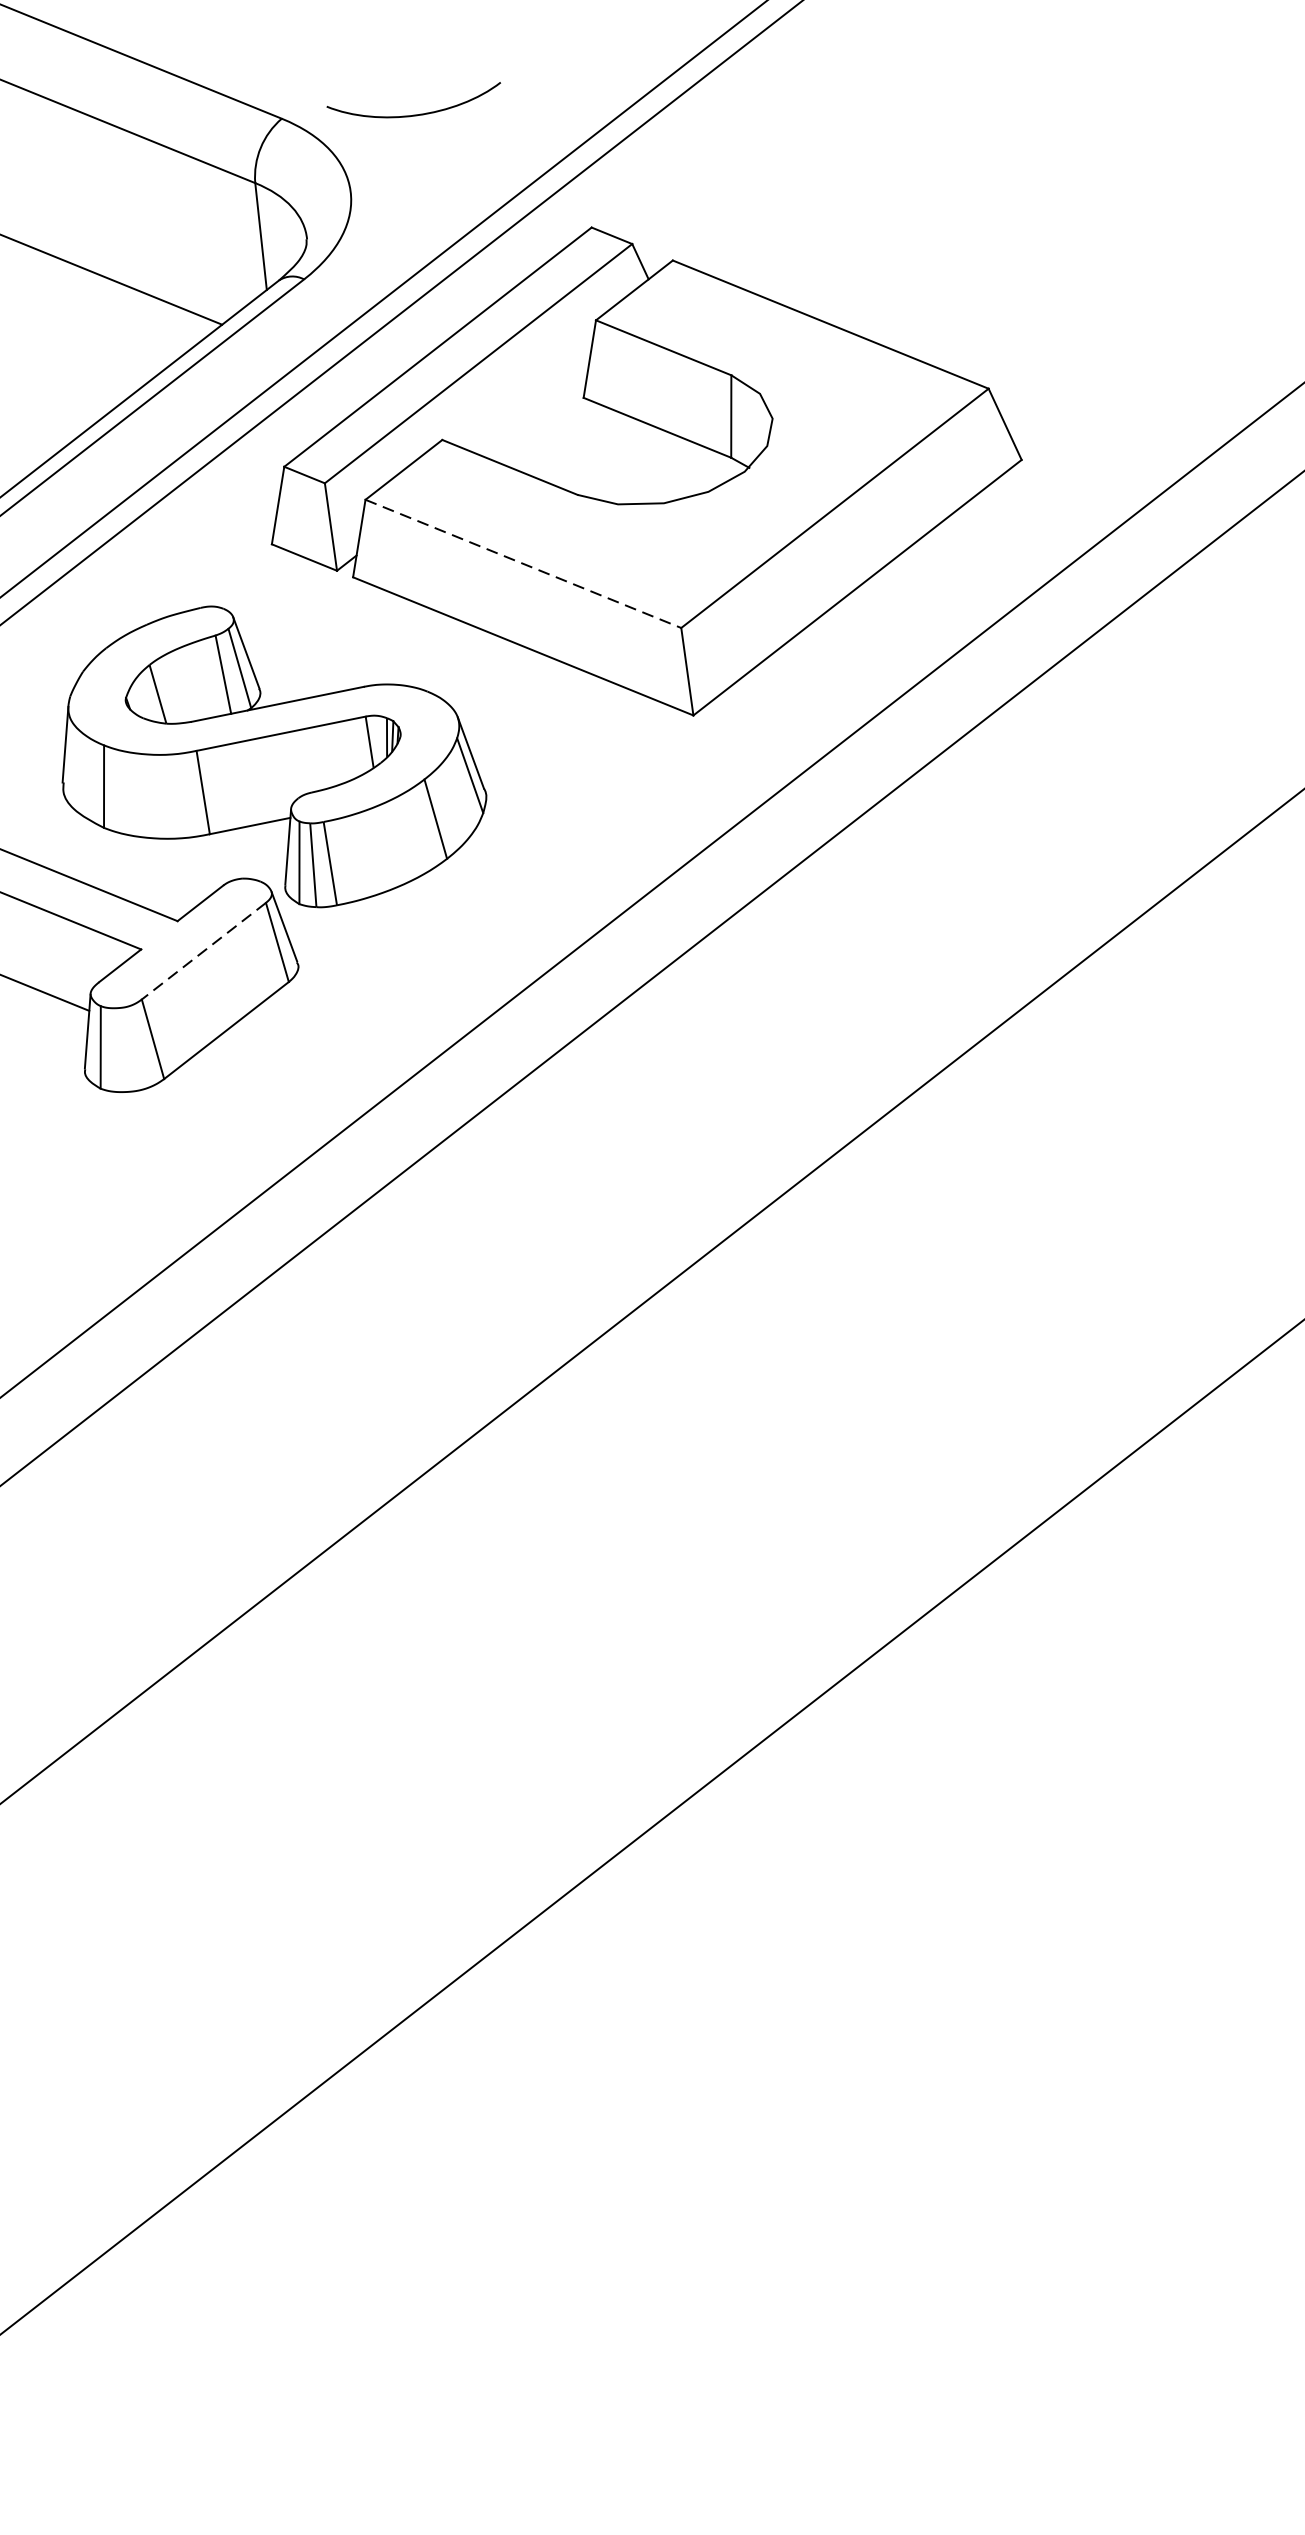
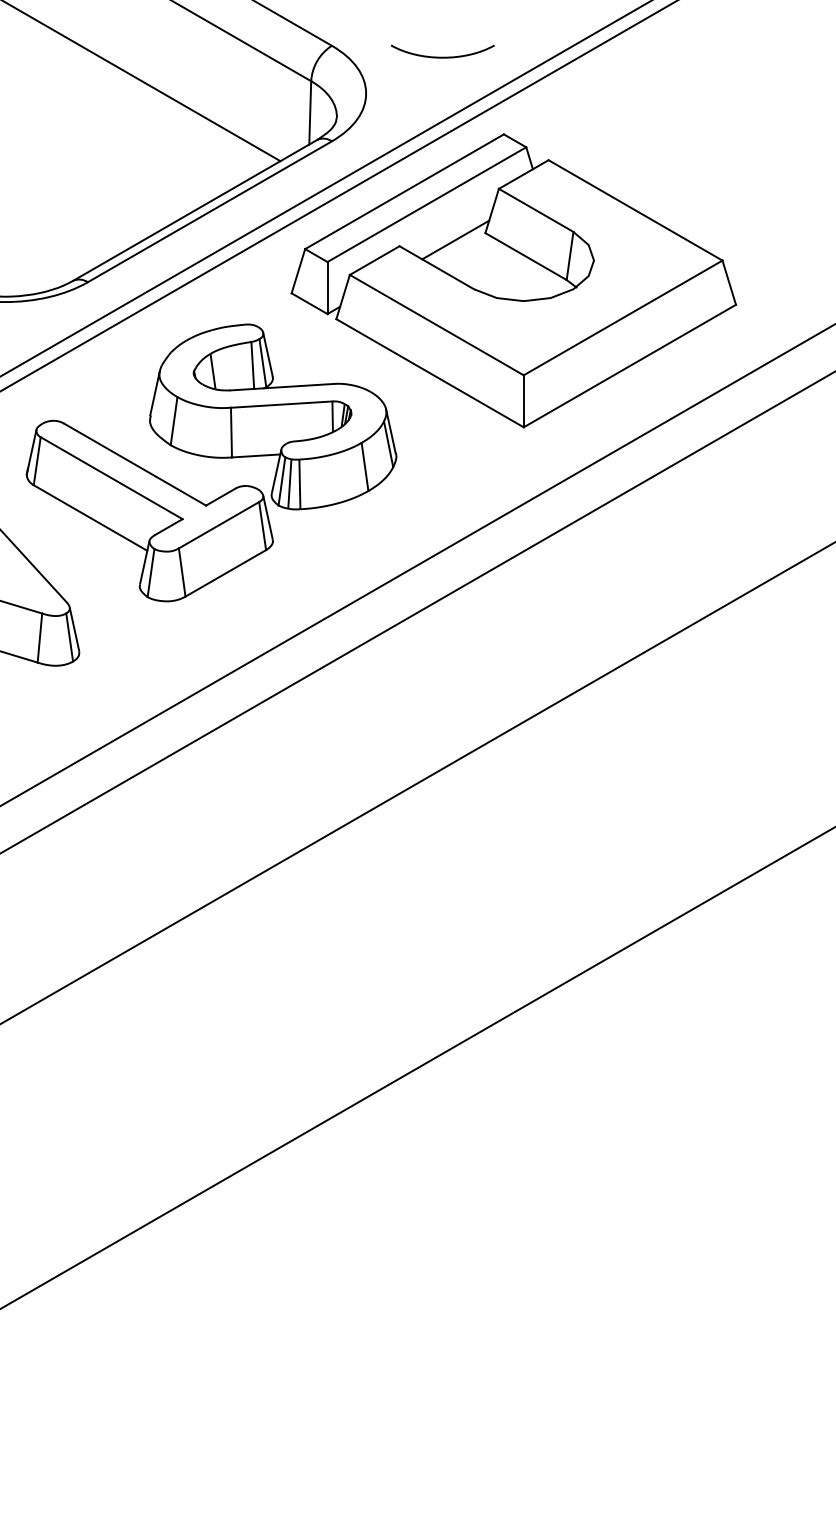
curve: (415, 113) -> (442, 56), moved
line: (534, 415) -> (455, 239), added
line: (524, 564) -> (437, 325), dashed -> solid
line: (203, 951) -> (218, 525), dashed -> solid

